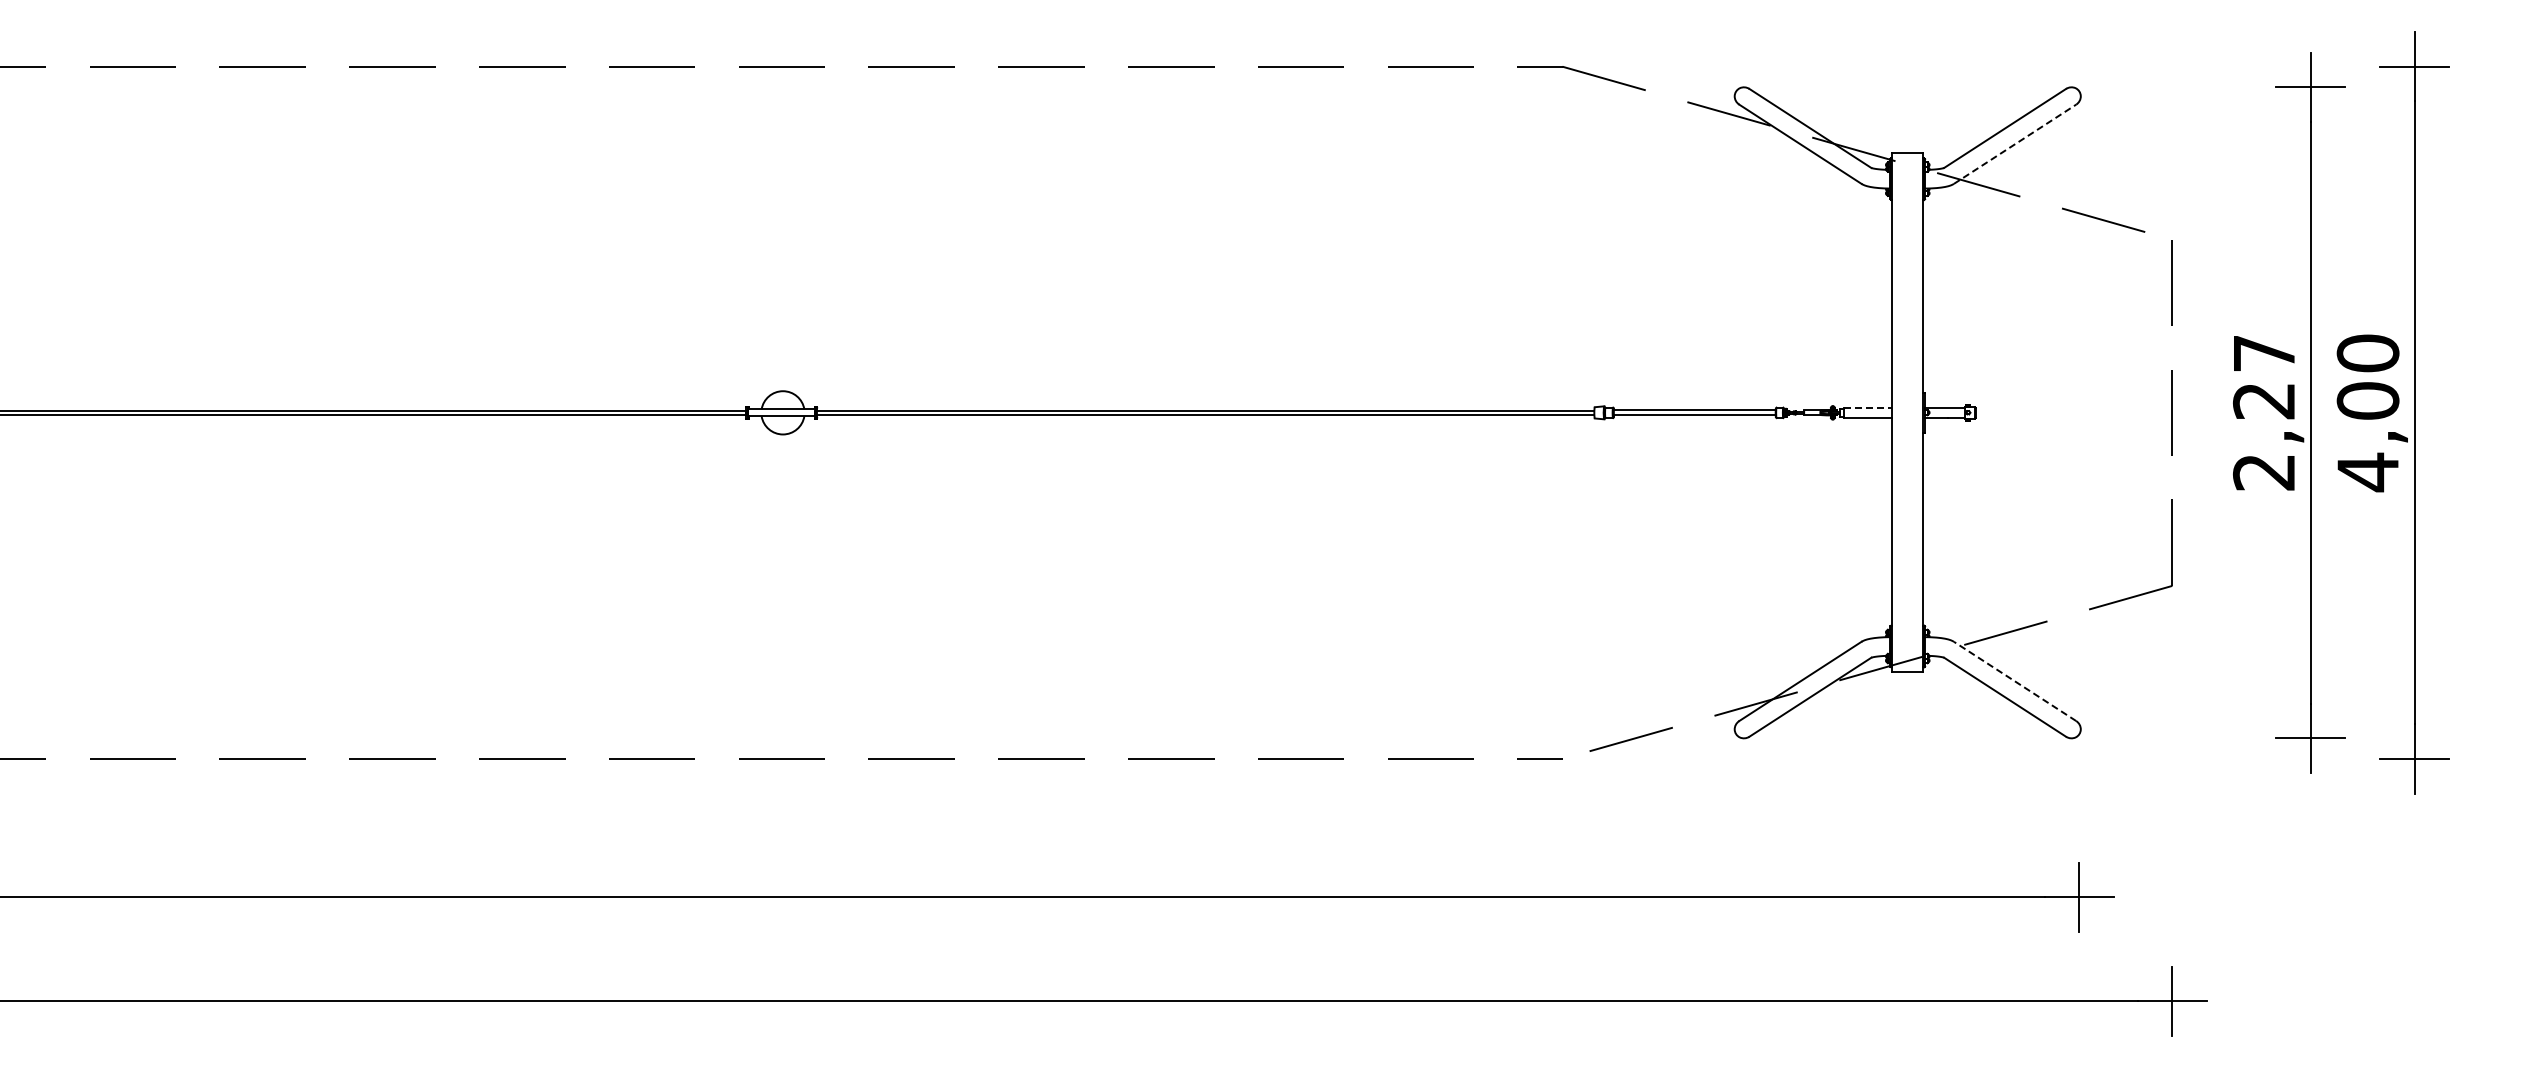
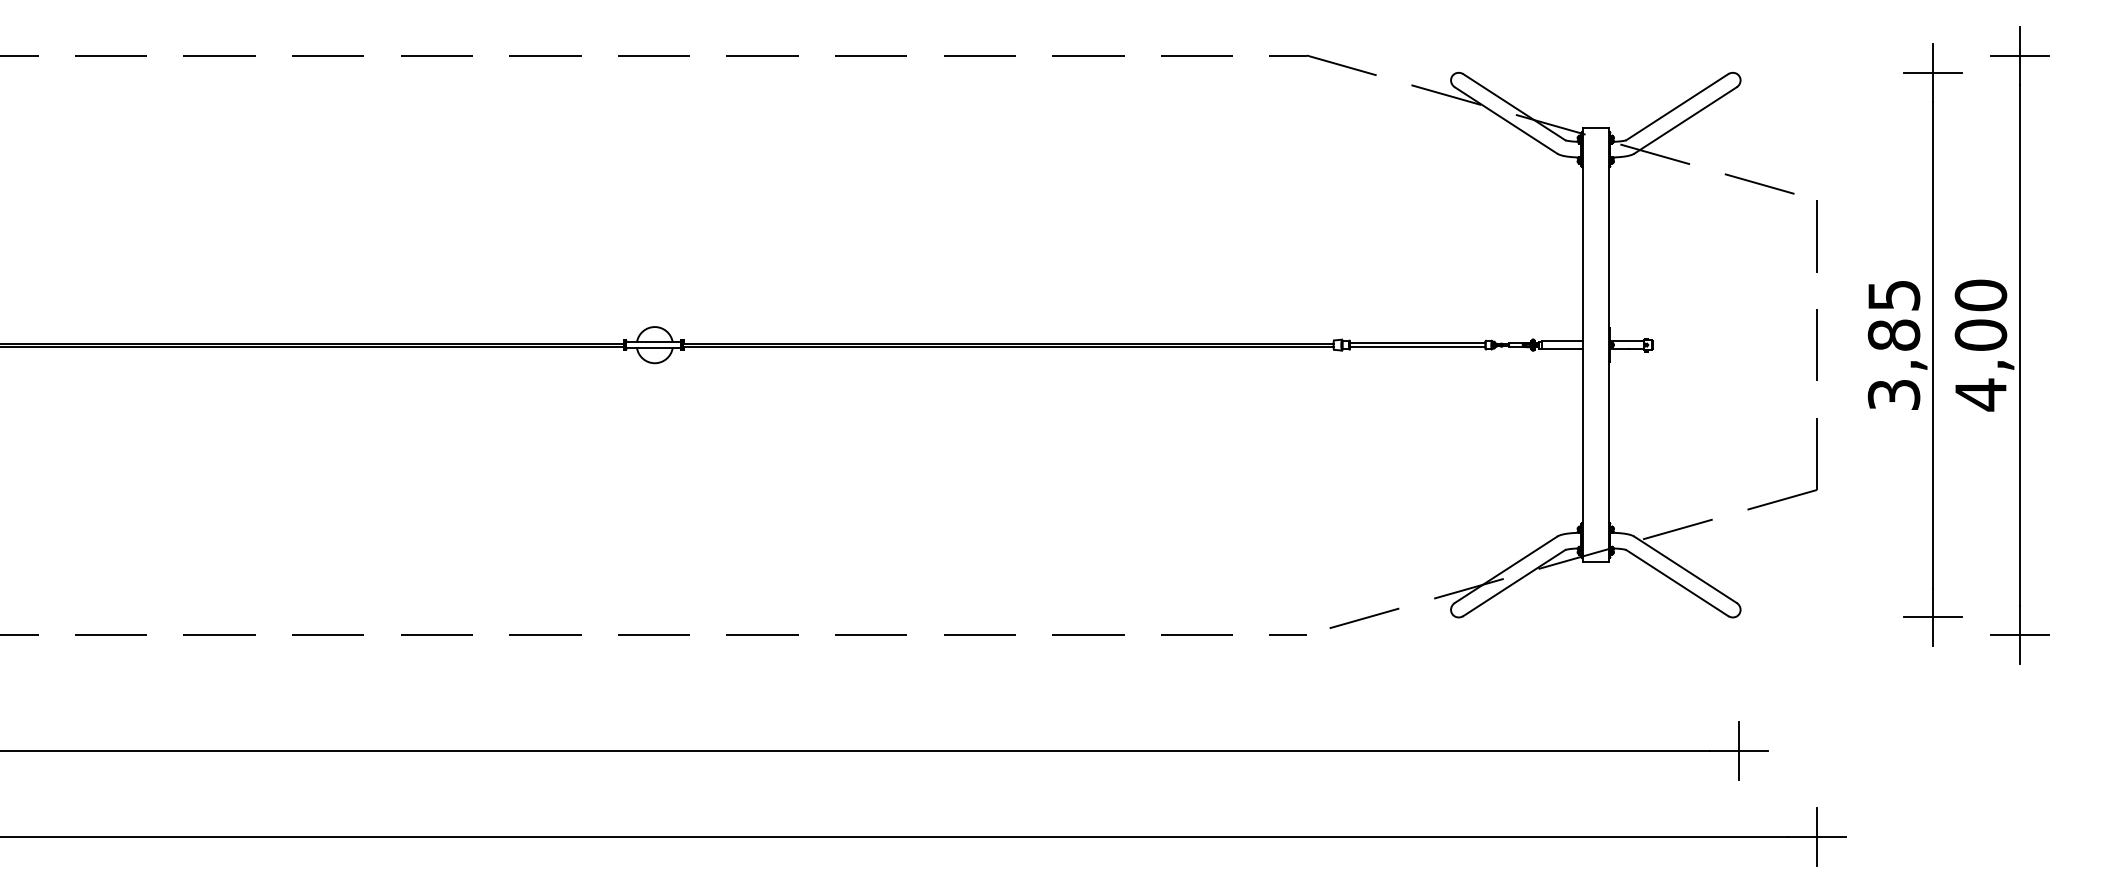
line: (2015, 144) -> (1685, 120), dashed -> solid
line: (1868, 407) -> (1562, 340), dashed -> solid
text: (2264, 413) -> (1894, 345), 2,27 -> 3,85
line: (2015, 681) -> (1685, 569), dashed -> solid

